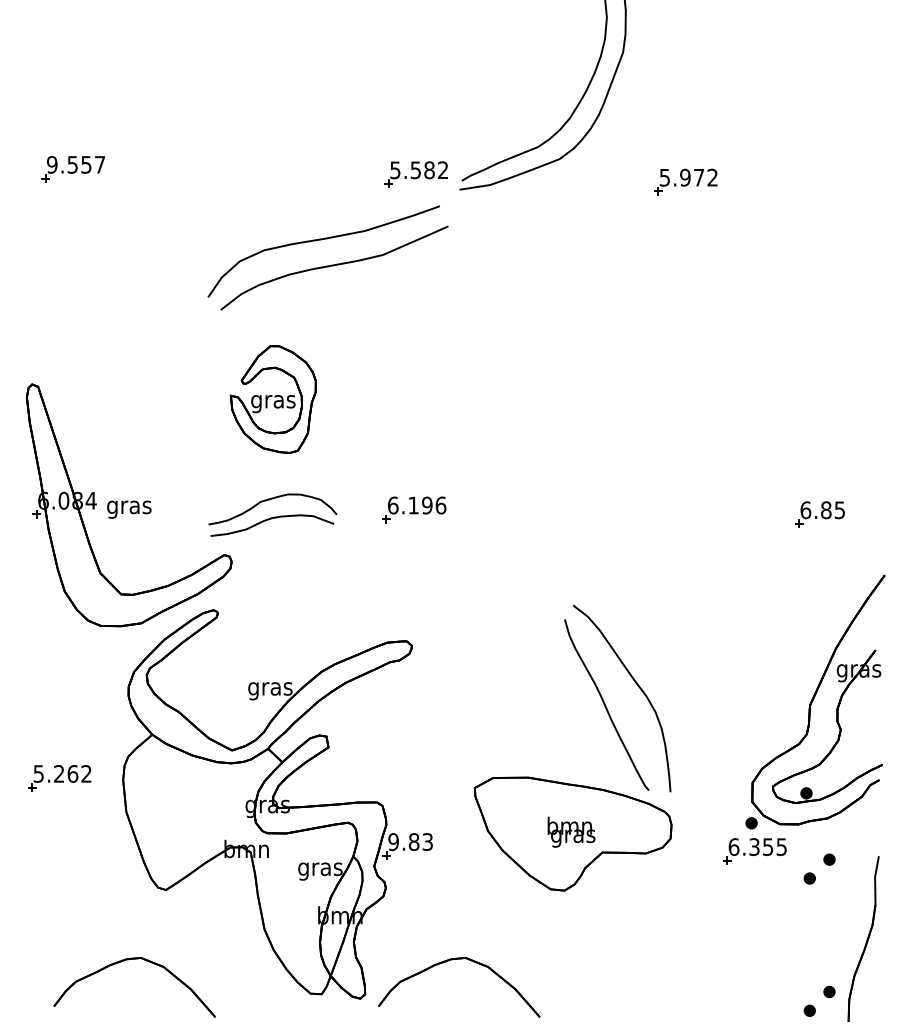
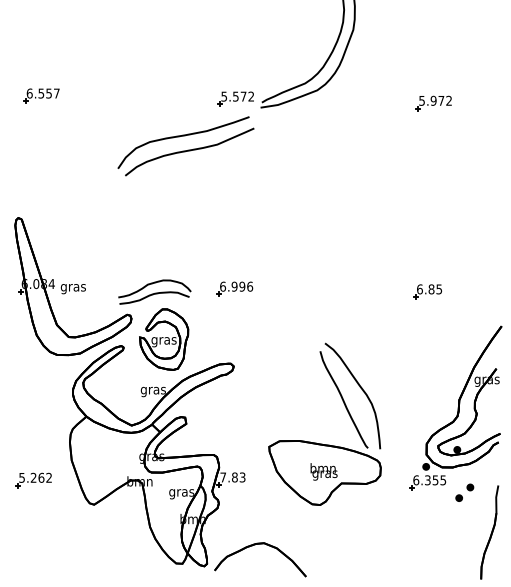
text: (51, 164) -> (29, 93), 9.557 -> 6.557
text: (429, 170) -> (243, 96), 5.582 -> 5.572
part: (685, 182) -> (433, 103), moved
part: (274, 399) -> (164, 339), moved
text: (413, 505) -> (234, 286), 6.196 -> 6.996
part: (819, 513) -> (427, 291), moved
part: (58, 778) -> (33, 480), moved
text: (394, 842) -> (223, 477), 9.83 -> 7.83
part: (125, 962) -> (71, 545), removed
part: (819, 1000) -> (464, 567), removed

